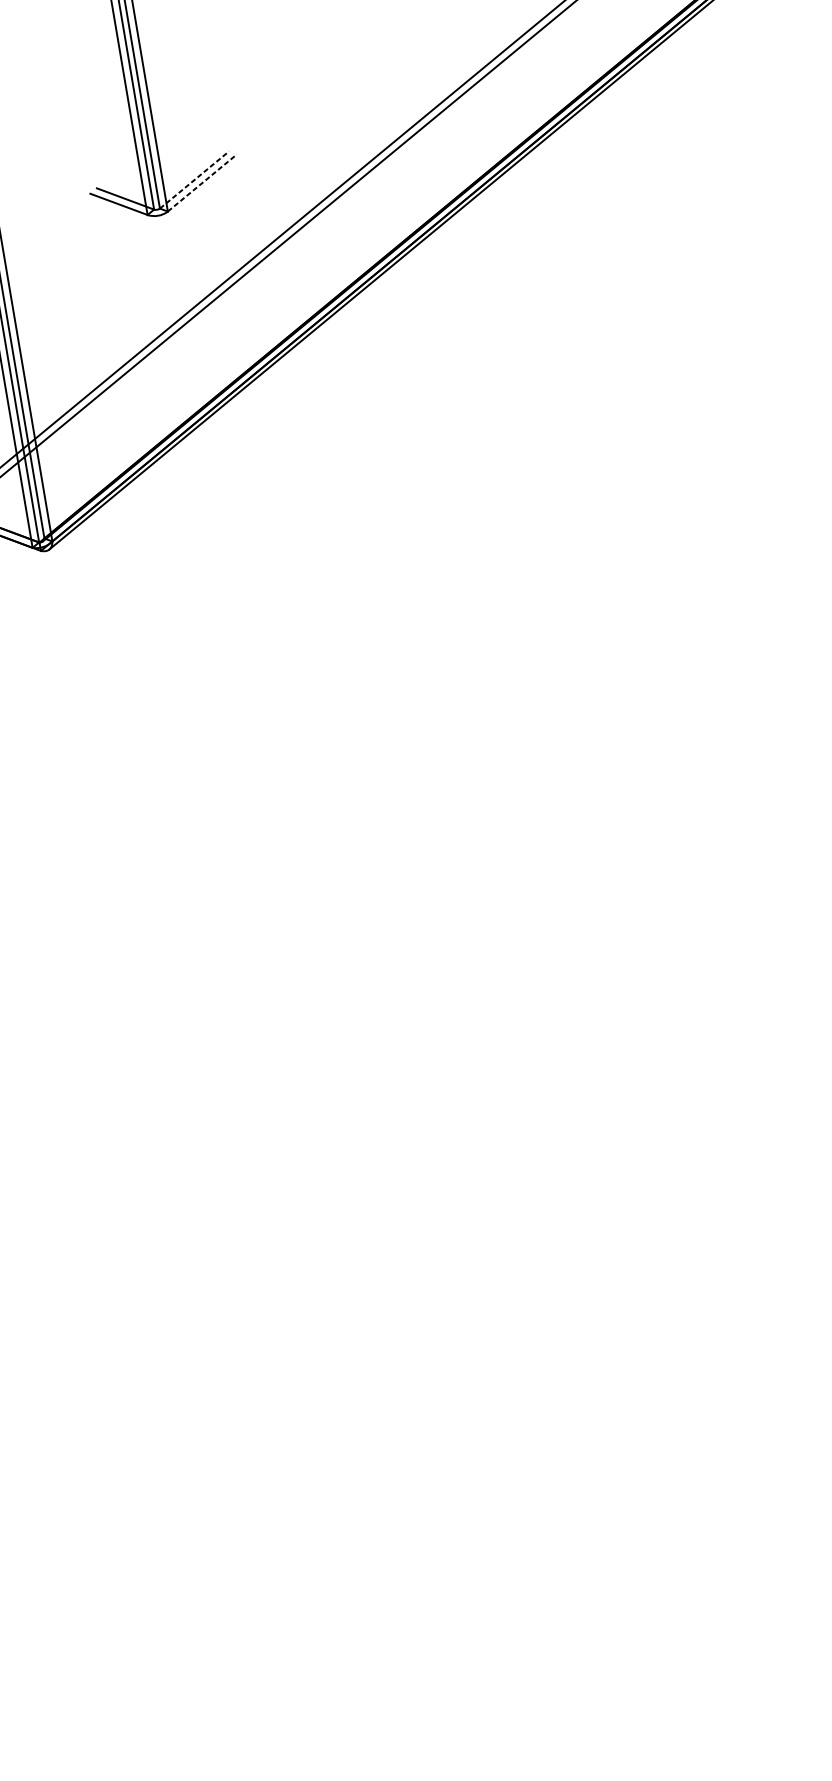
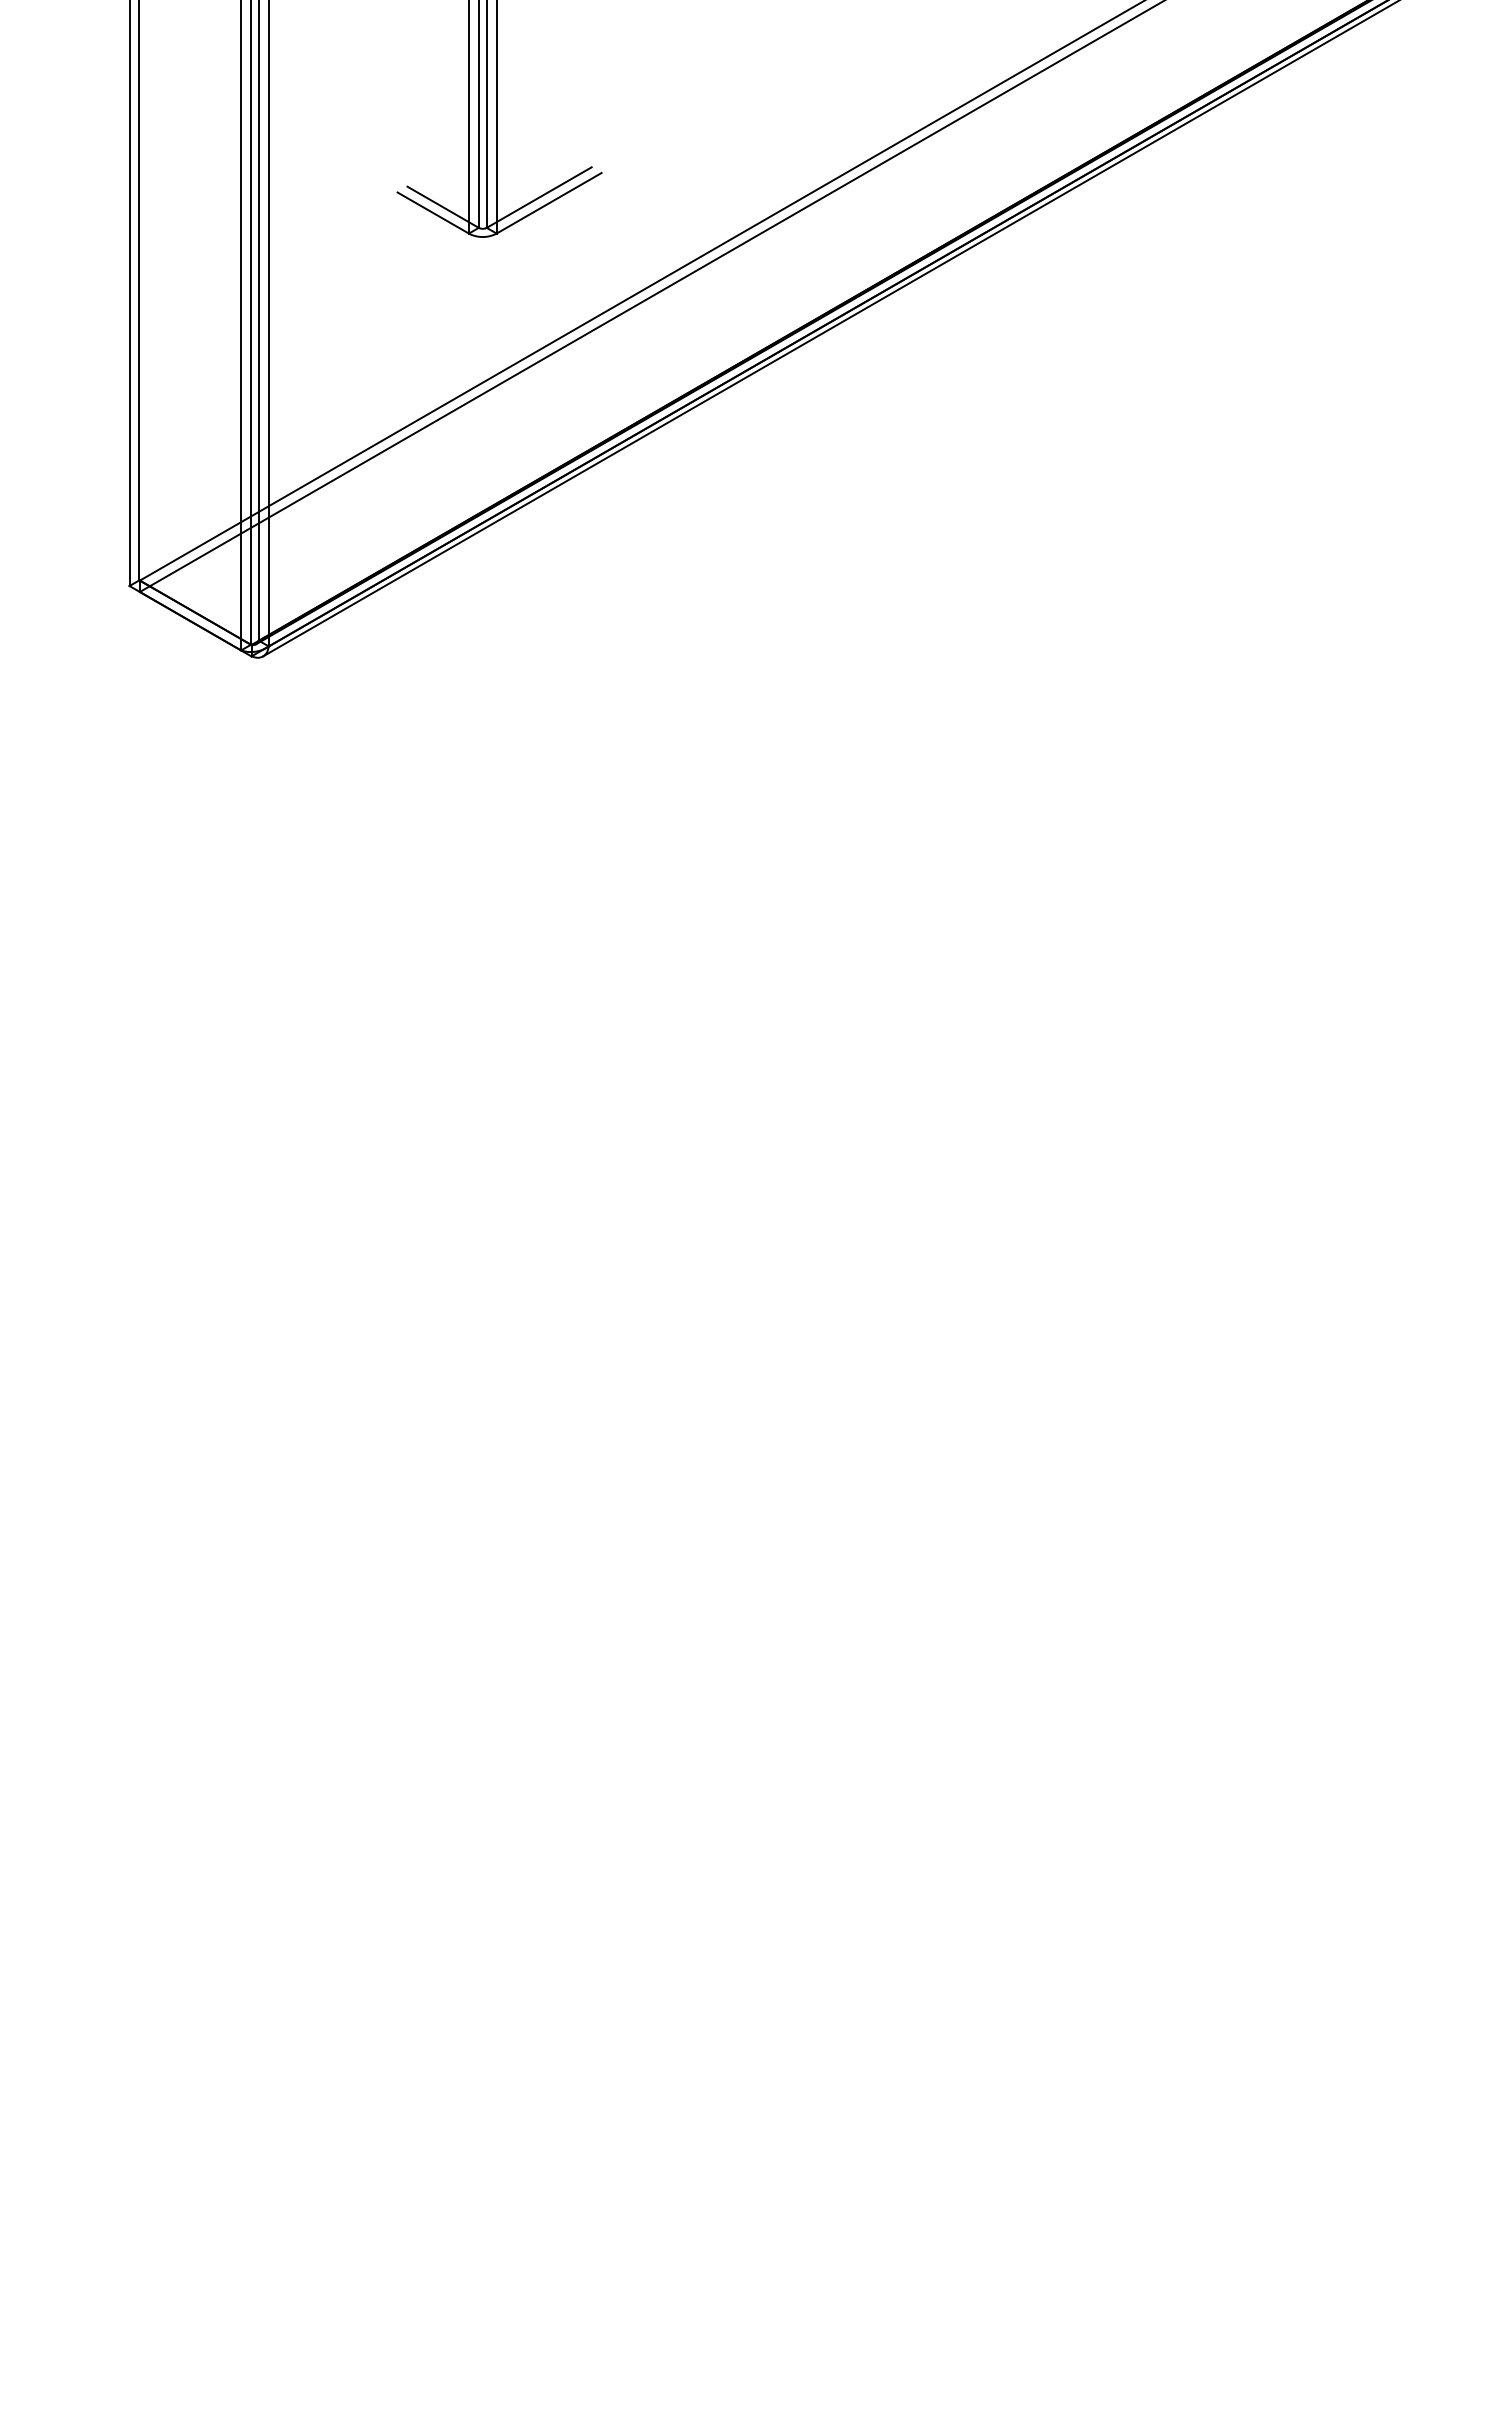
line: (194, 179) -> (539, 197), dashed -> solid
line: (202, 183) -> (549, 203), dashed -> solid

